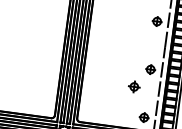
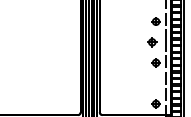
part: (134, 87) -> (152, 42), moved

